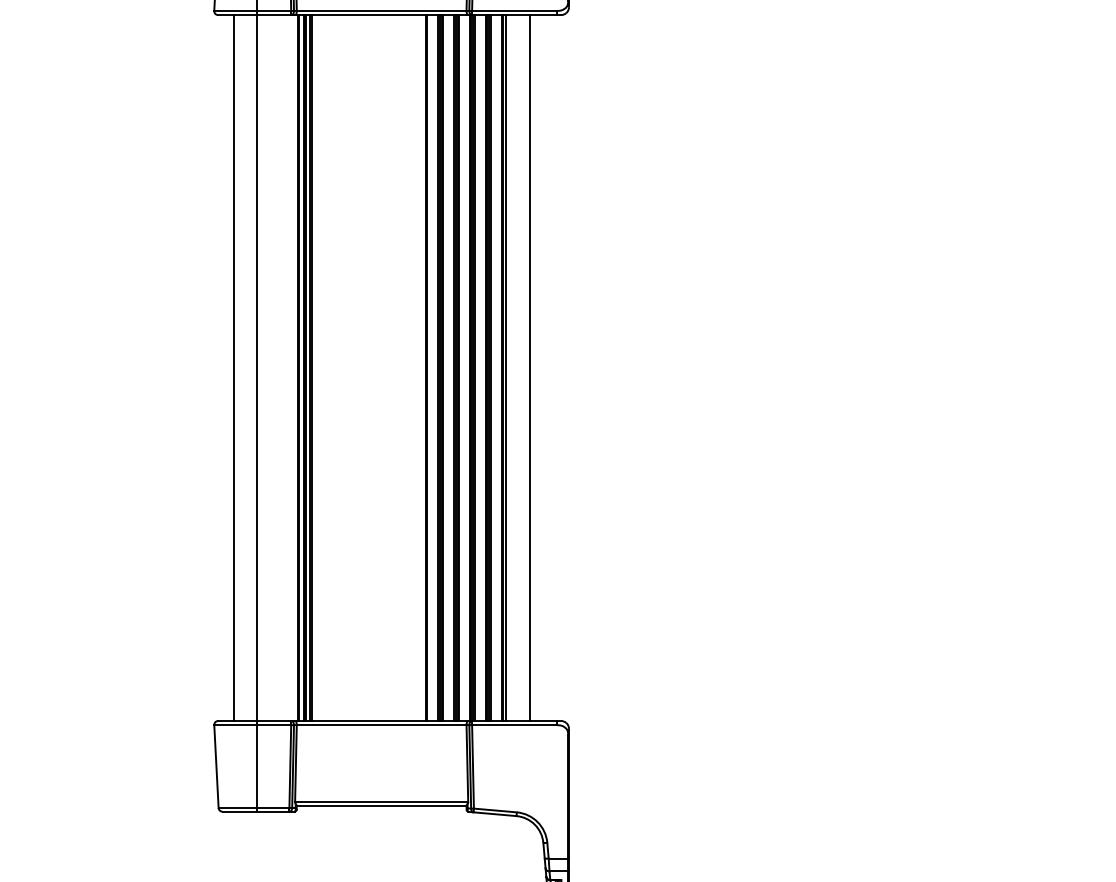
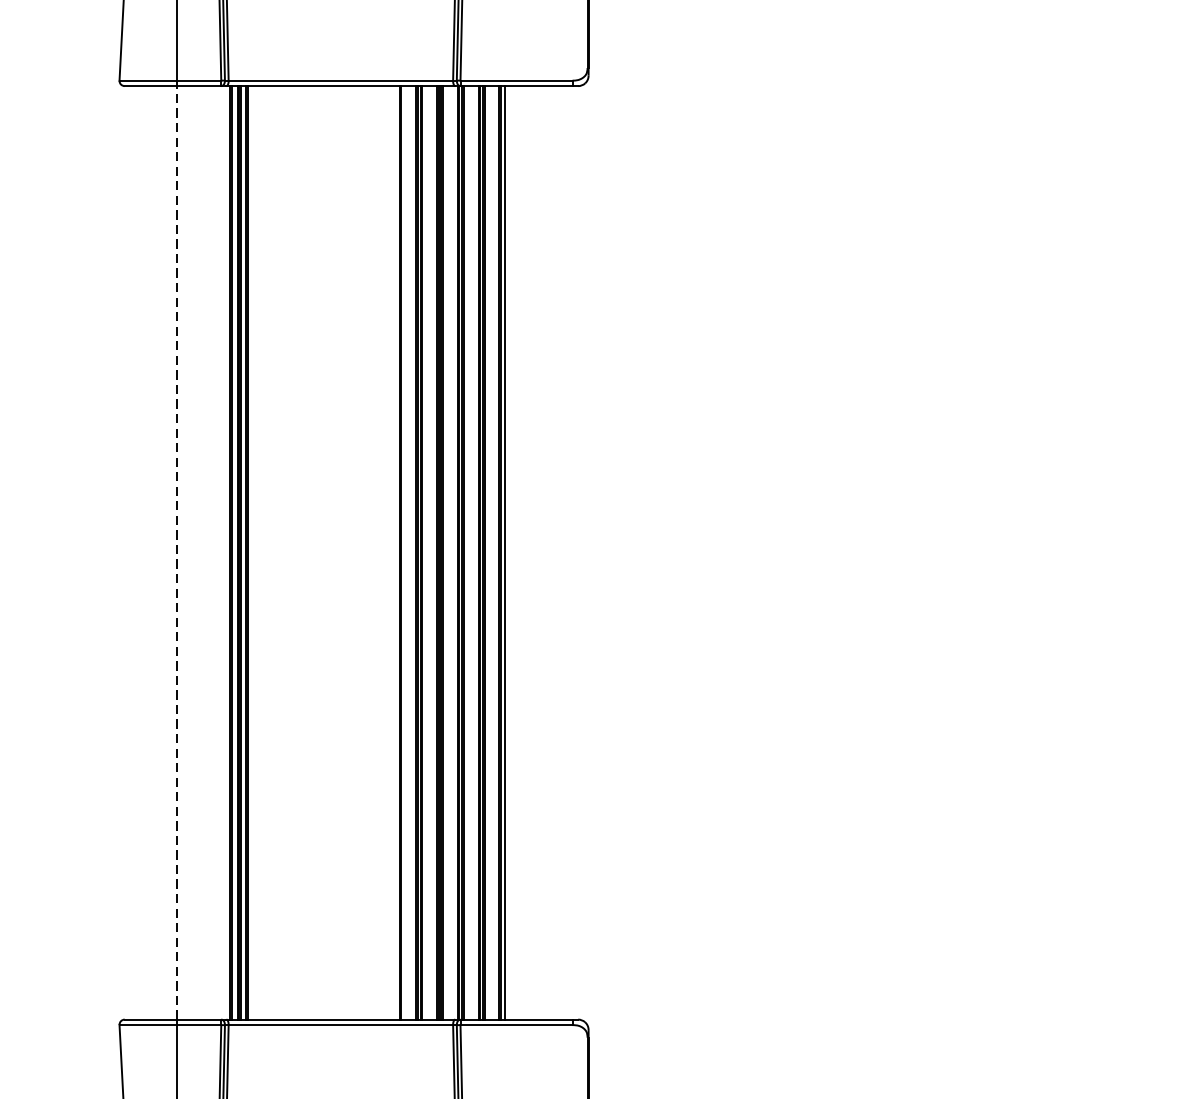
line: (233, 368) -> (144, 553), removed
line: (257, 368) -> (176, 553), solid -> dashed
line: (529, 368) -> (536, 553), removed

